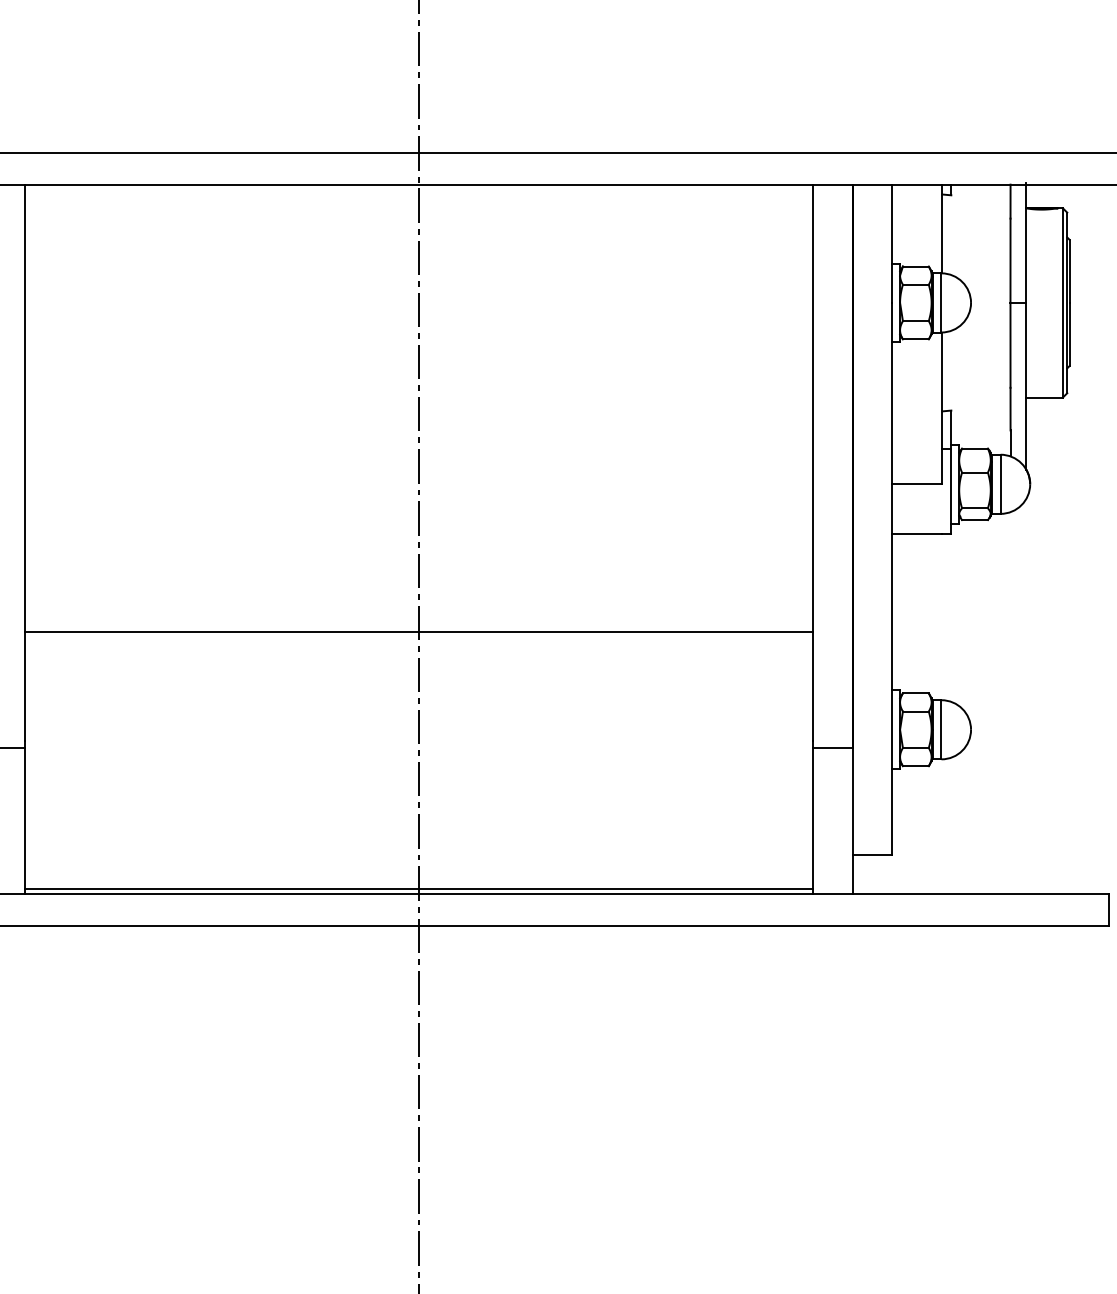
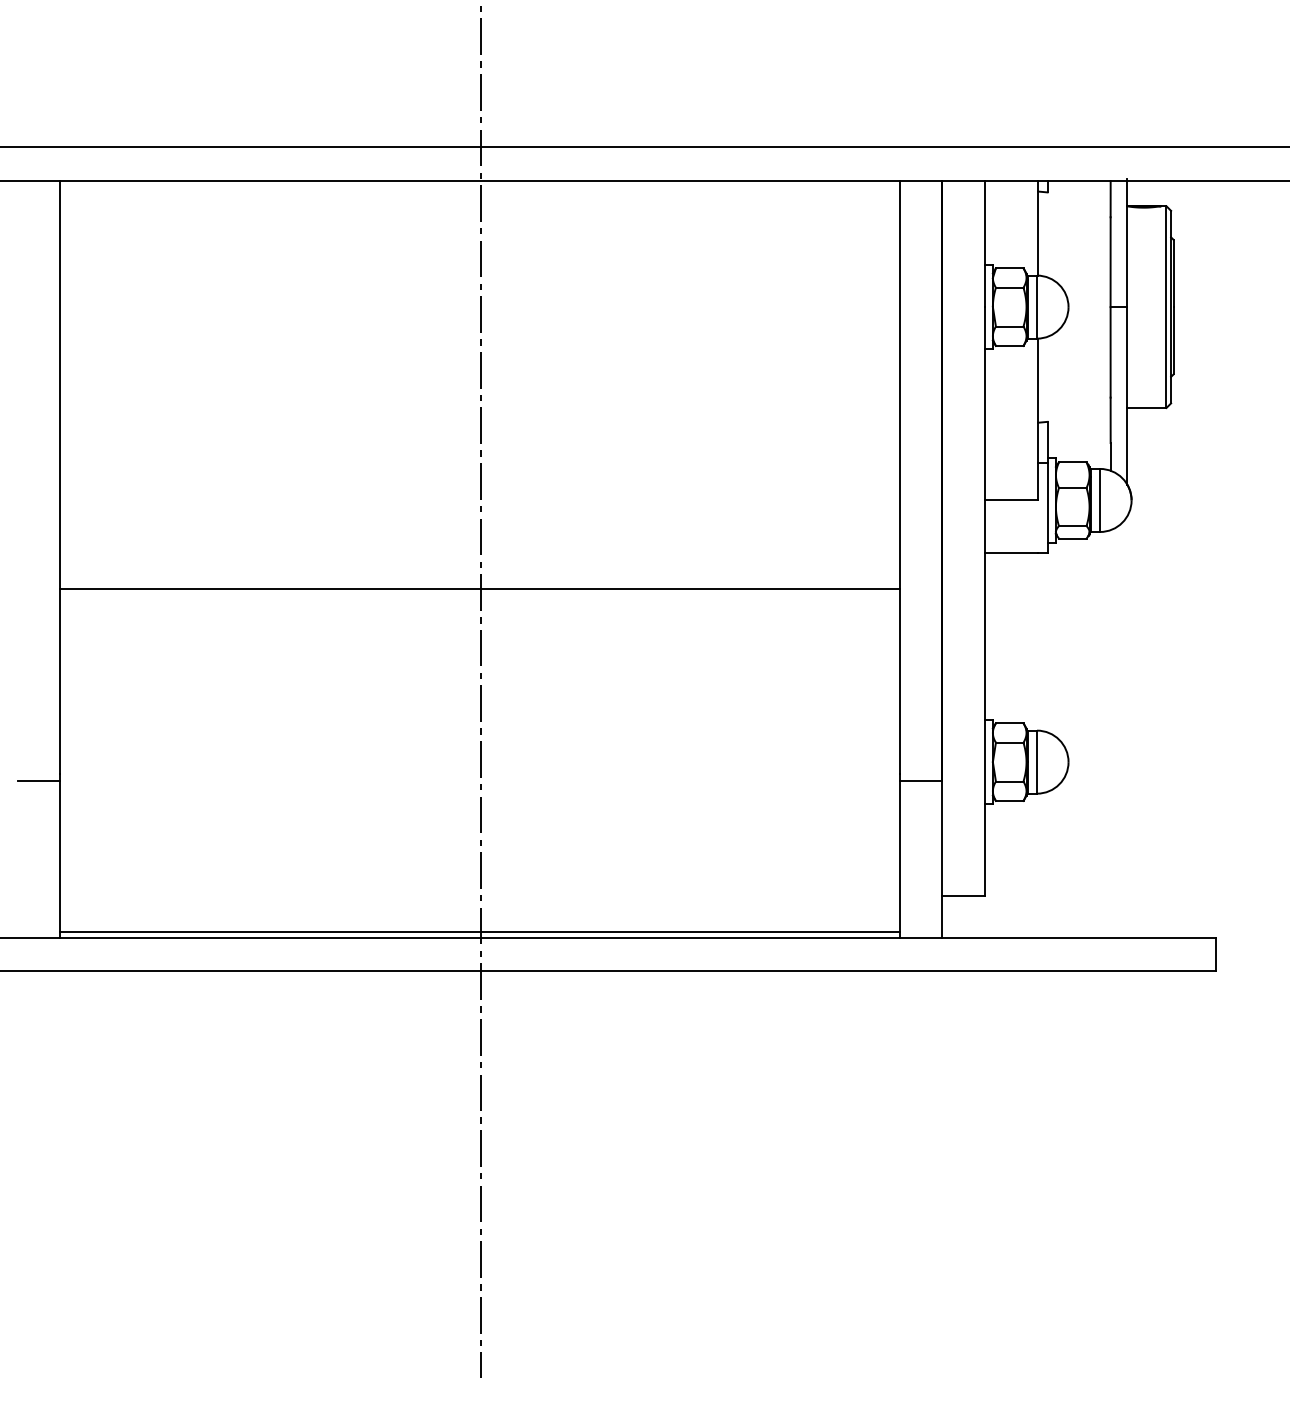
line: (418, 631) -> (479, 589), moved

